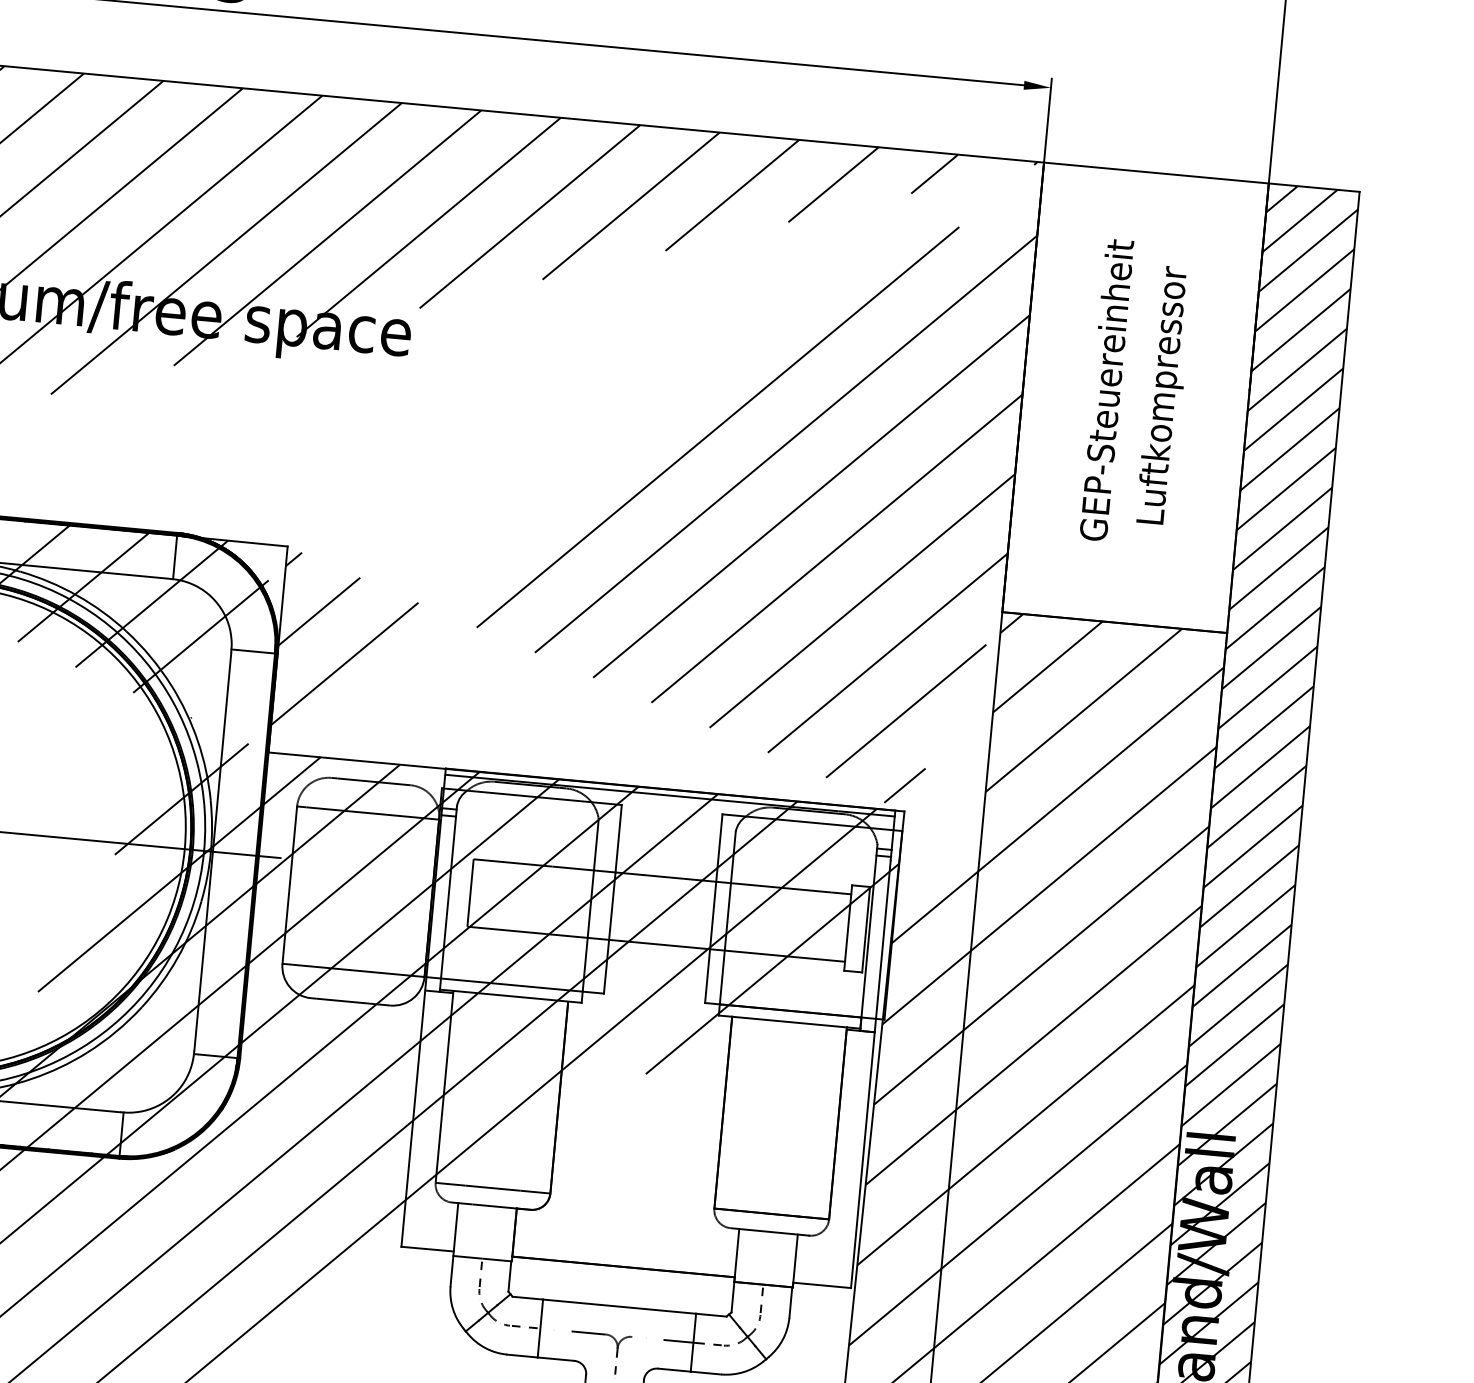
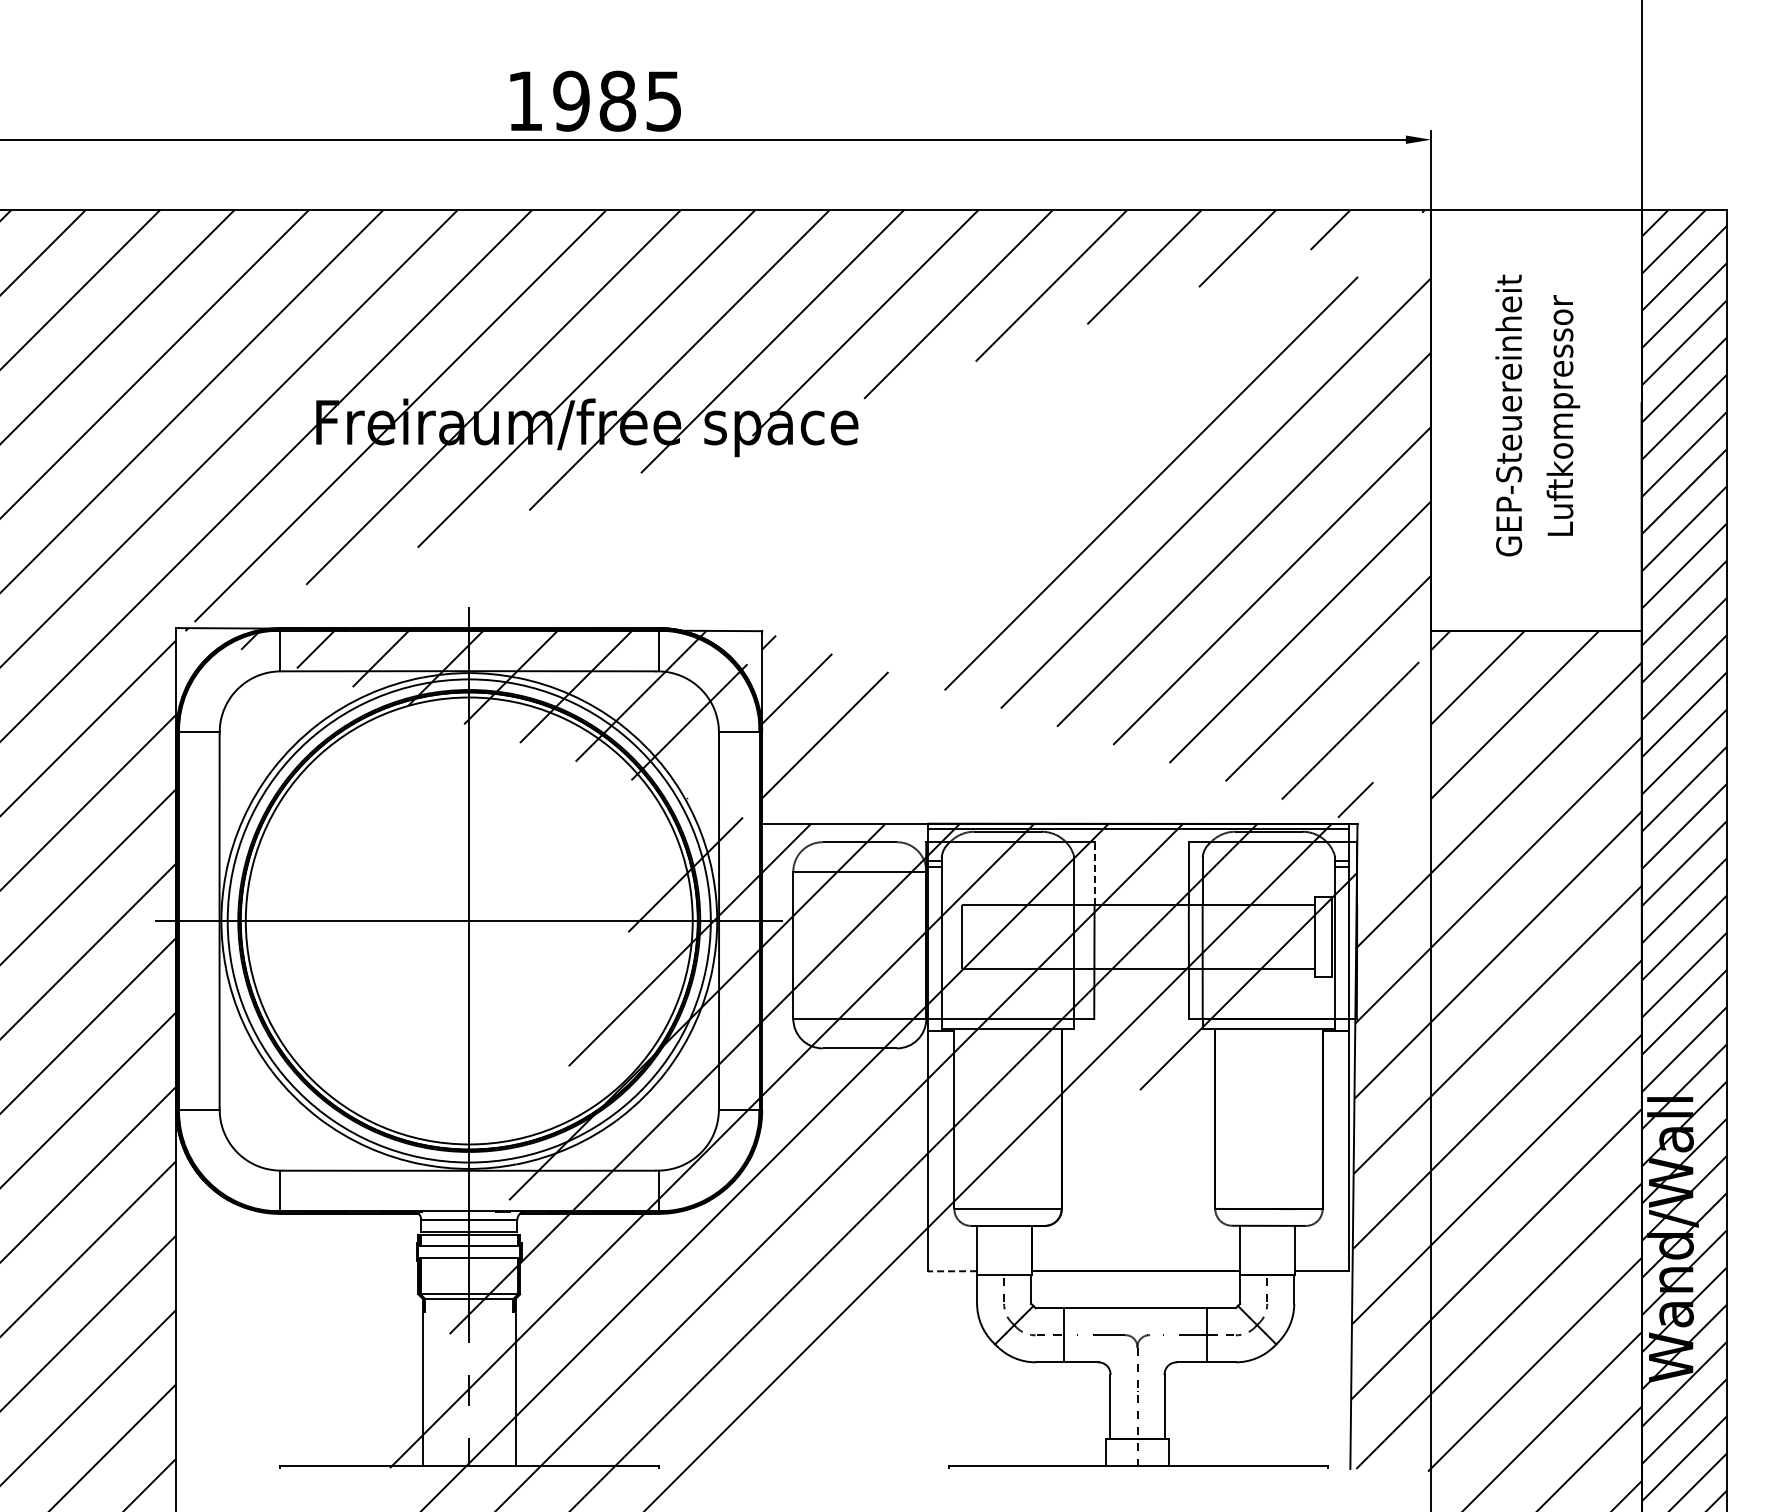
line: (618, 838) -> (1094, 873), solid -> dashed
line: (427, 1249) -> (952, 1271), solid -> dashed

